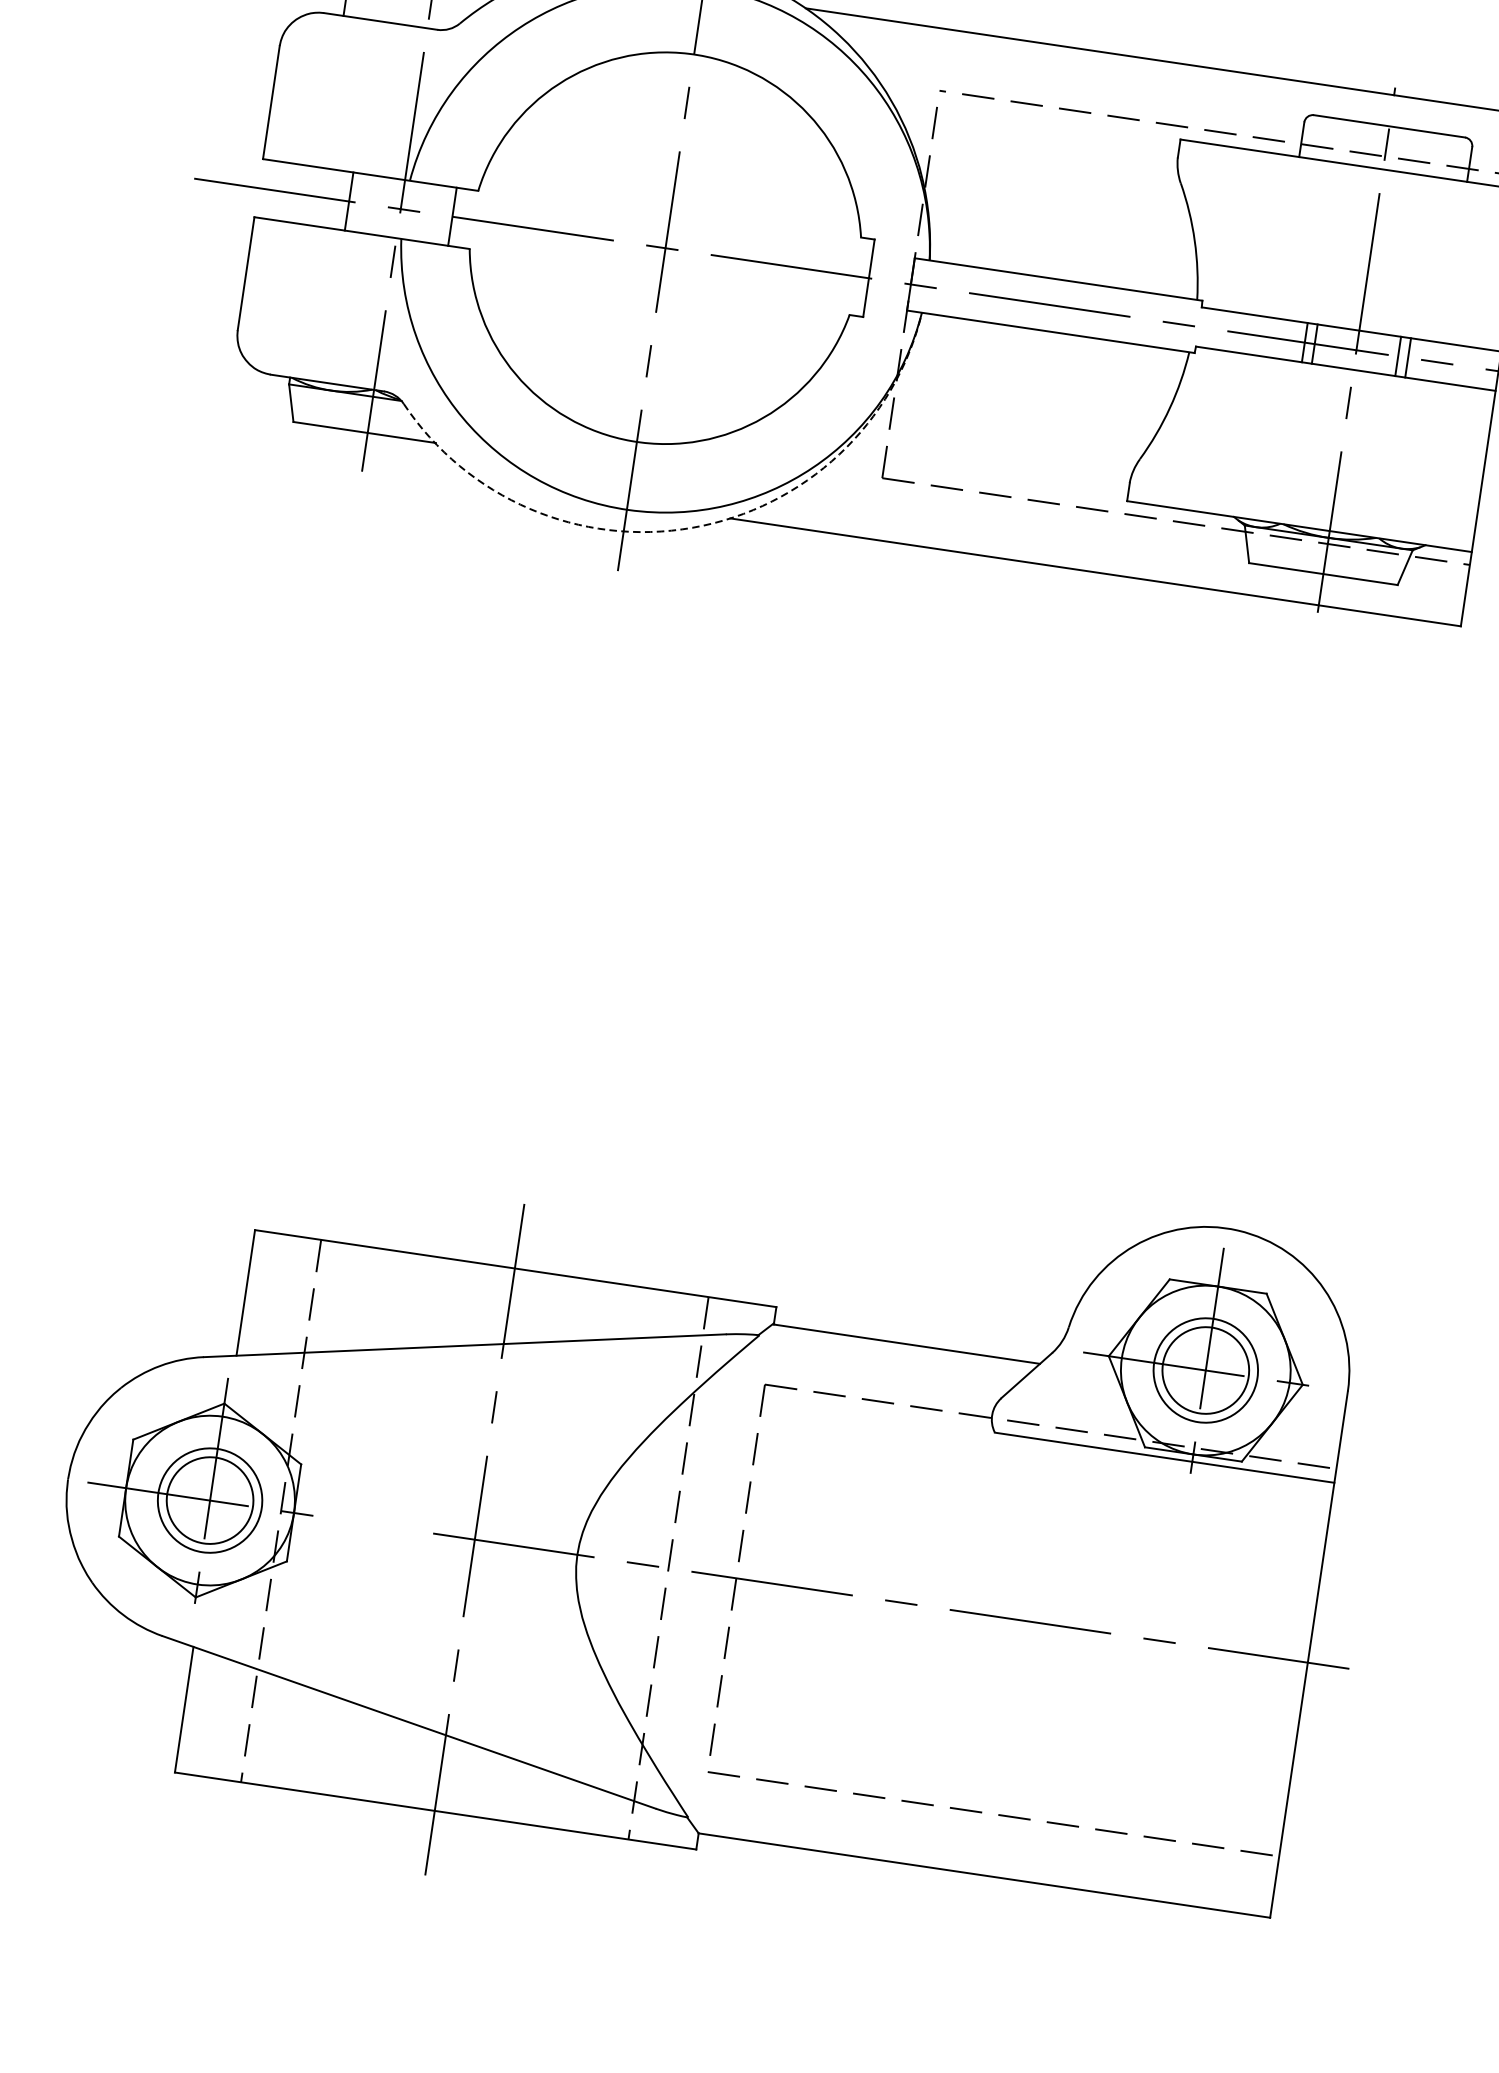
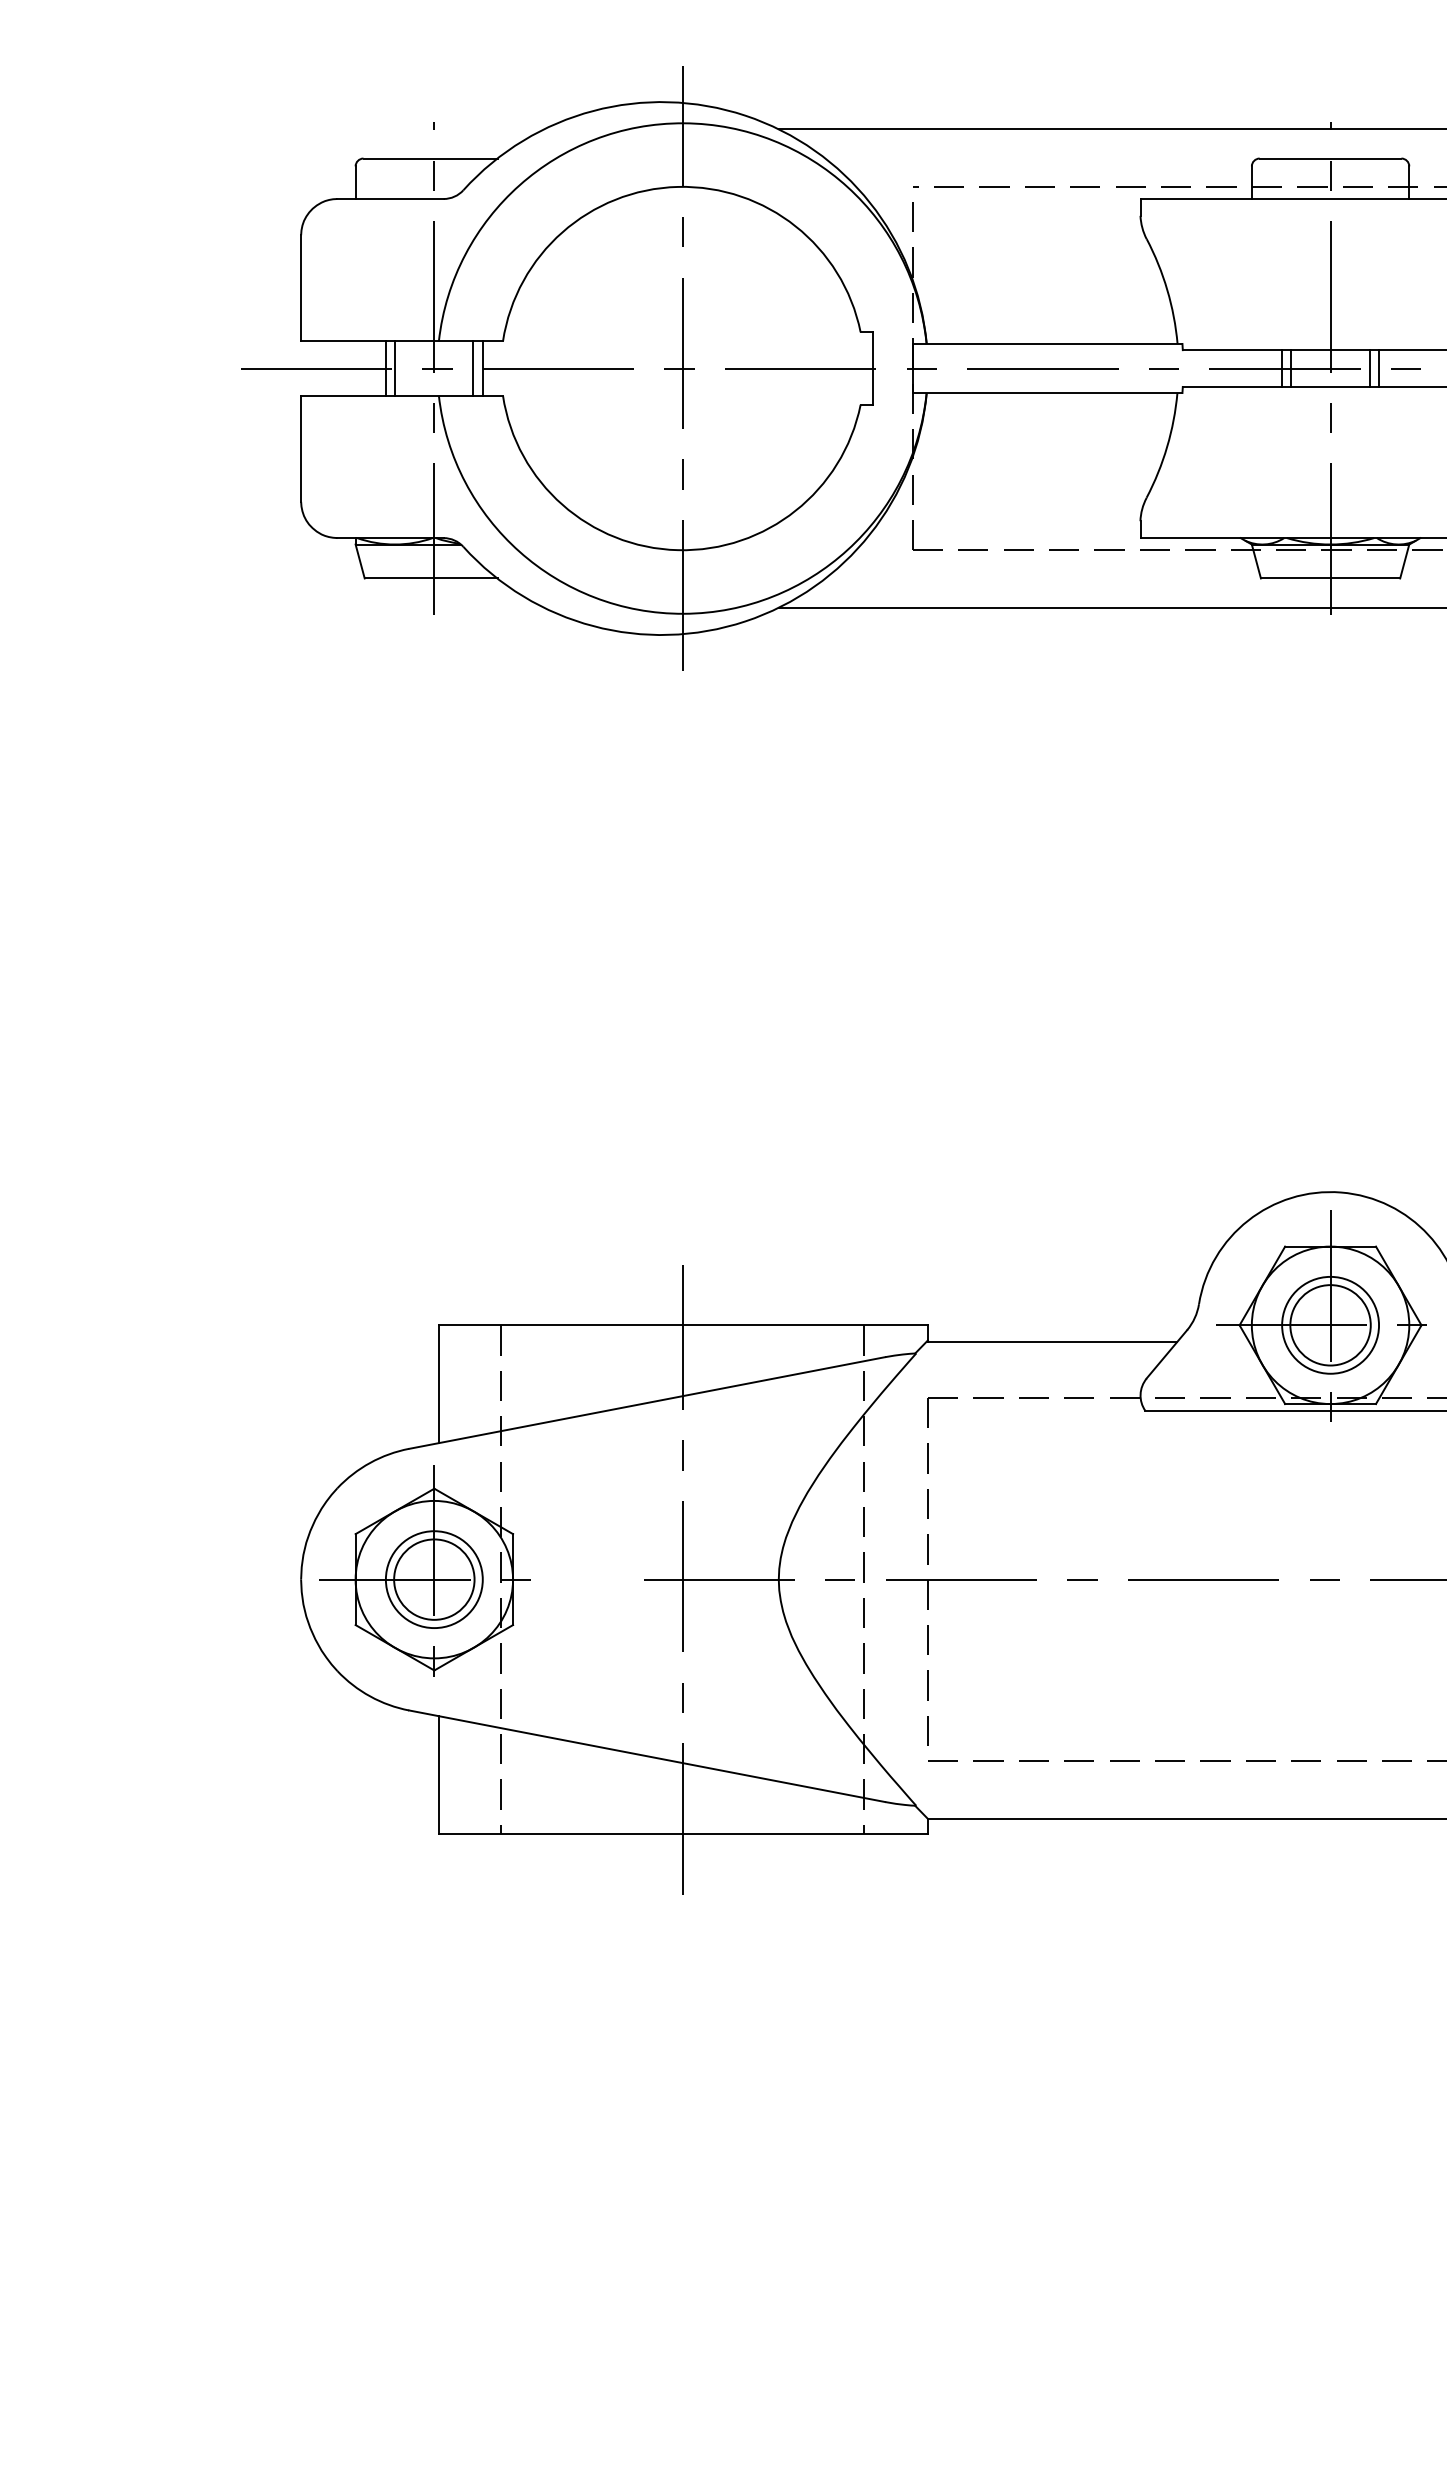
line: (359, 202) -> (395, 368), added
line: (442, 215) -> (473, 368), added
arc: (692, 527) -> (745, 621), dashed -> solid

